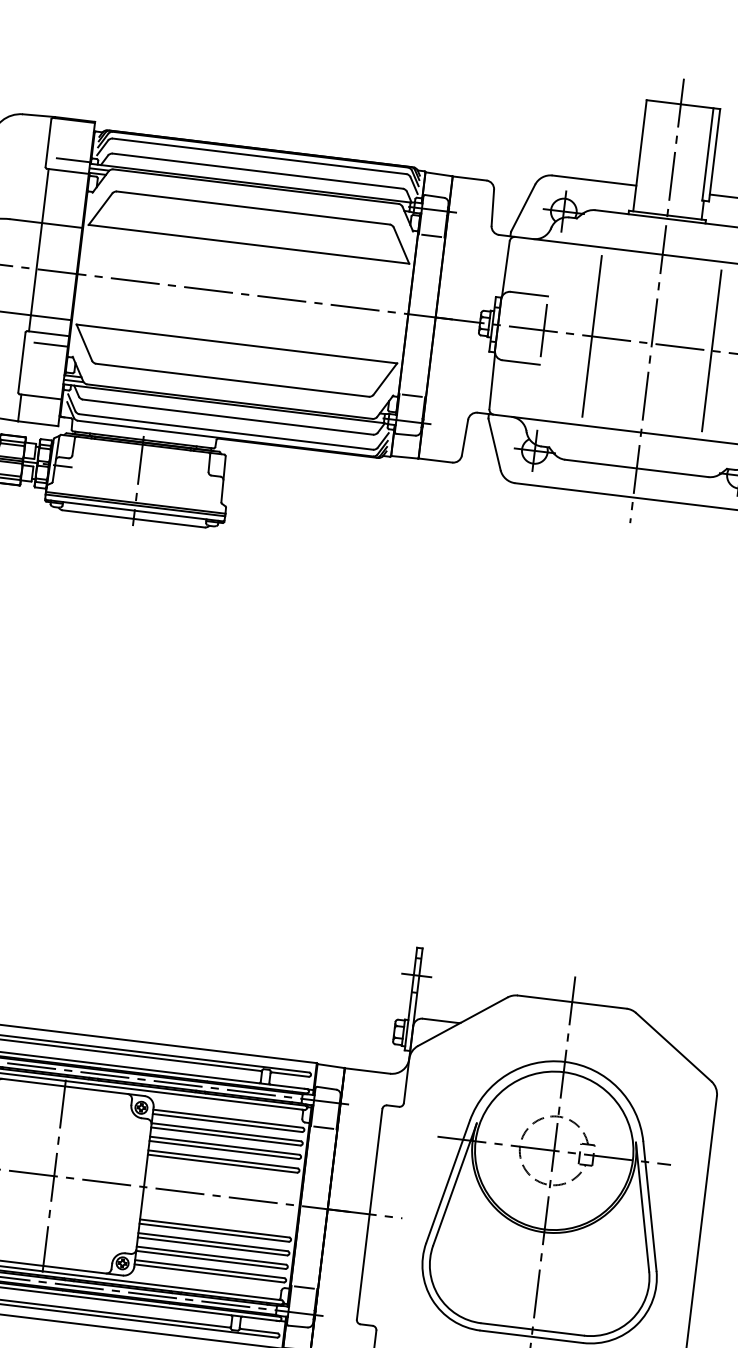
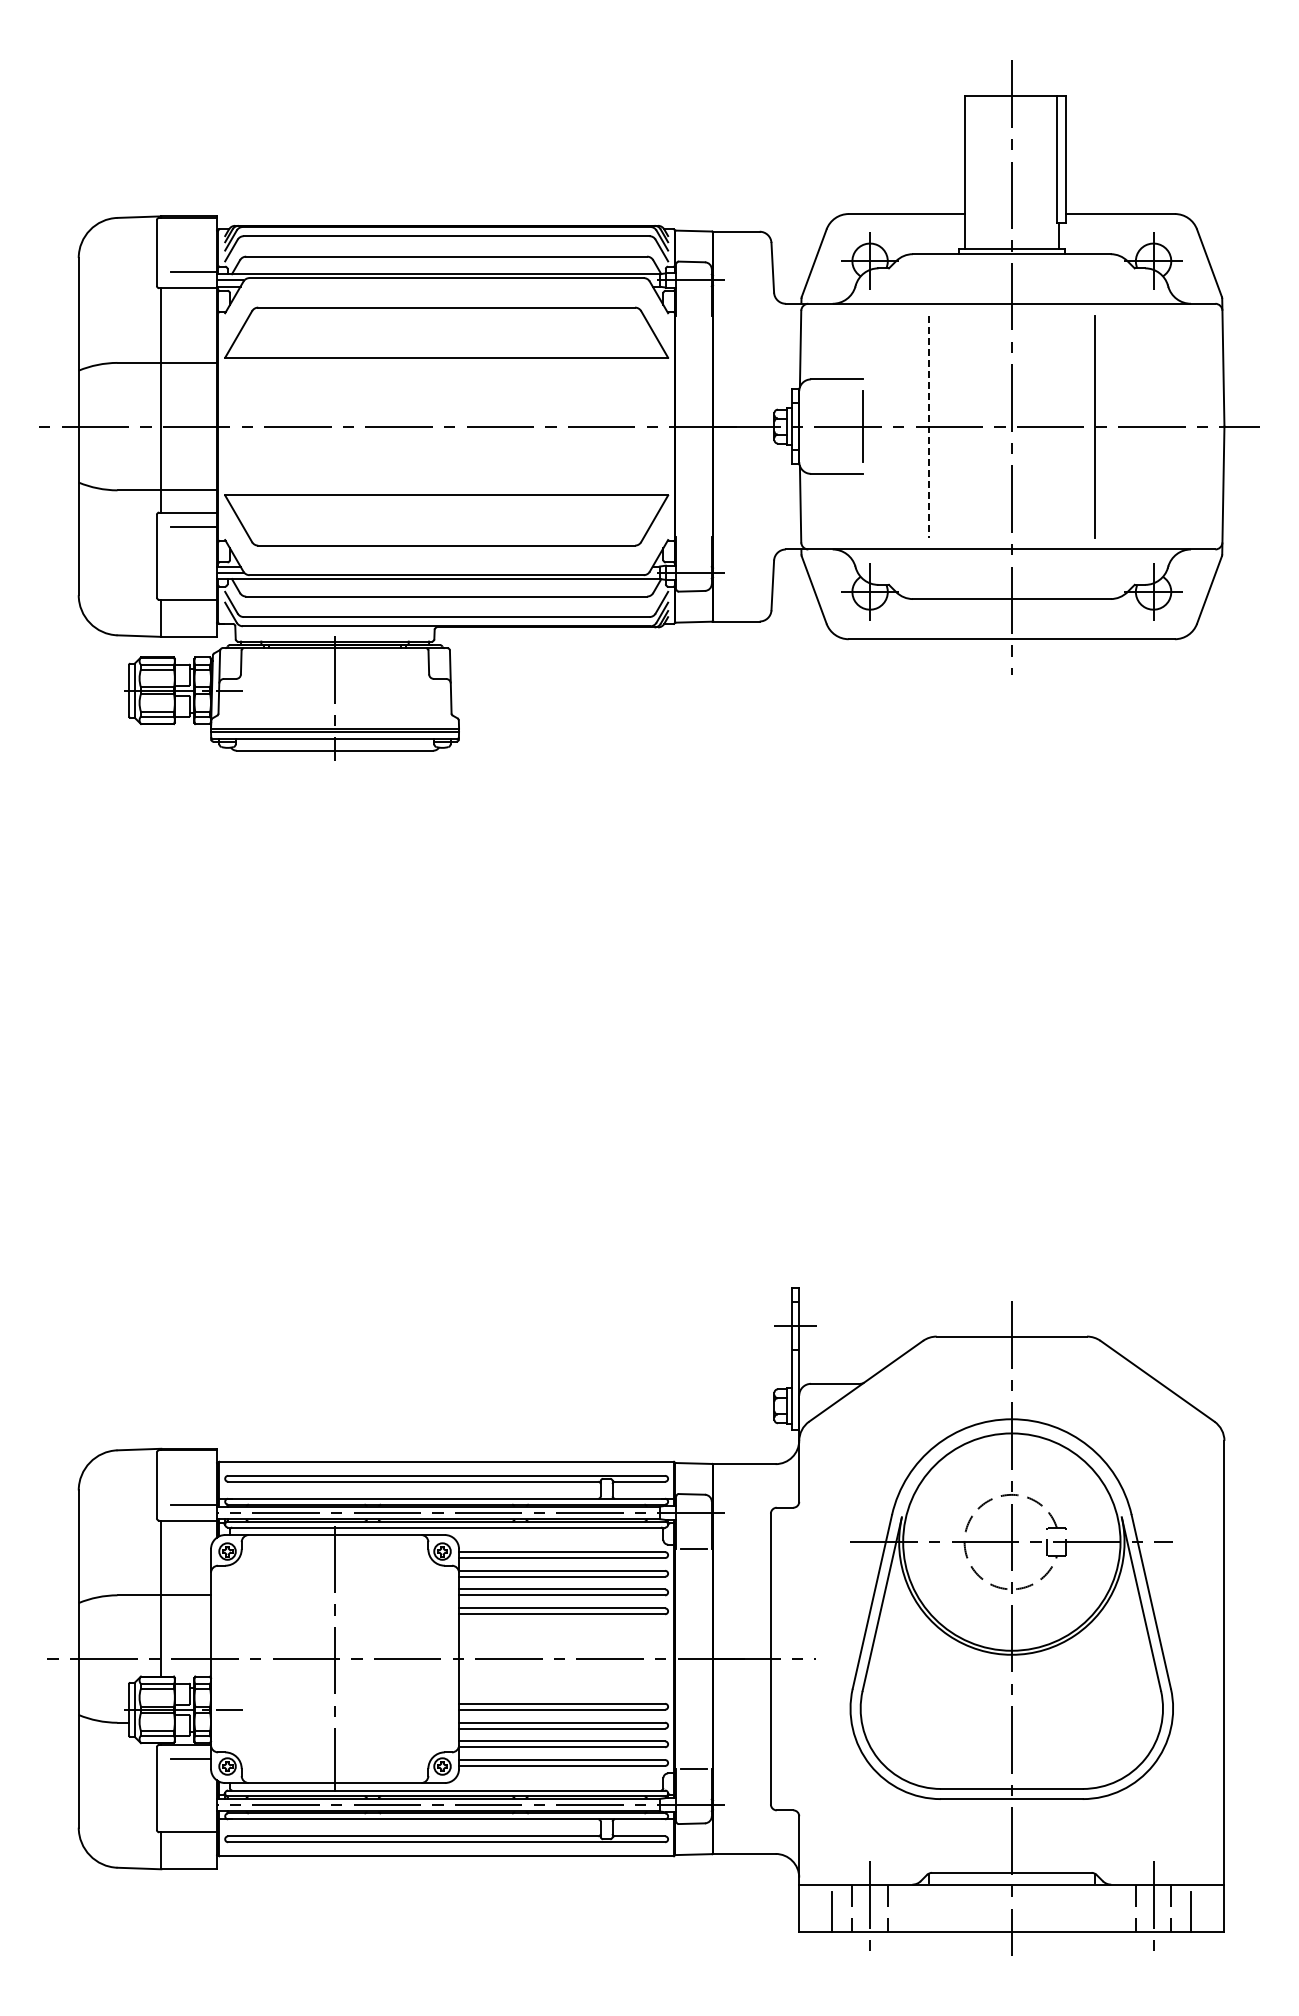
line: (431, 236) -> (694, 316), removed
line: (592, 337) -> (929, 427), solid -> dashed
line: (412, 396) -> (694, 537), removed

